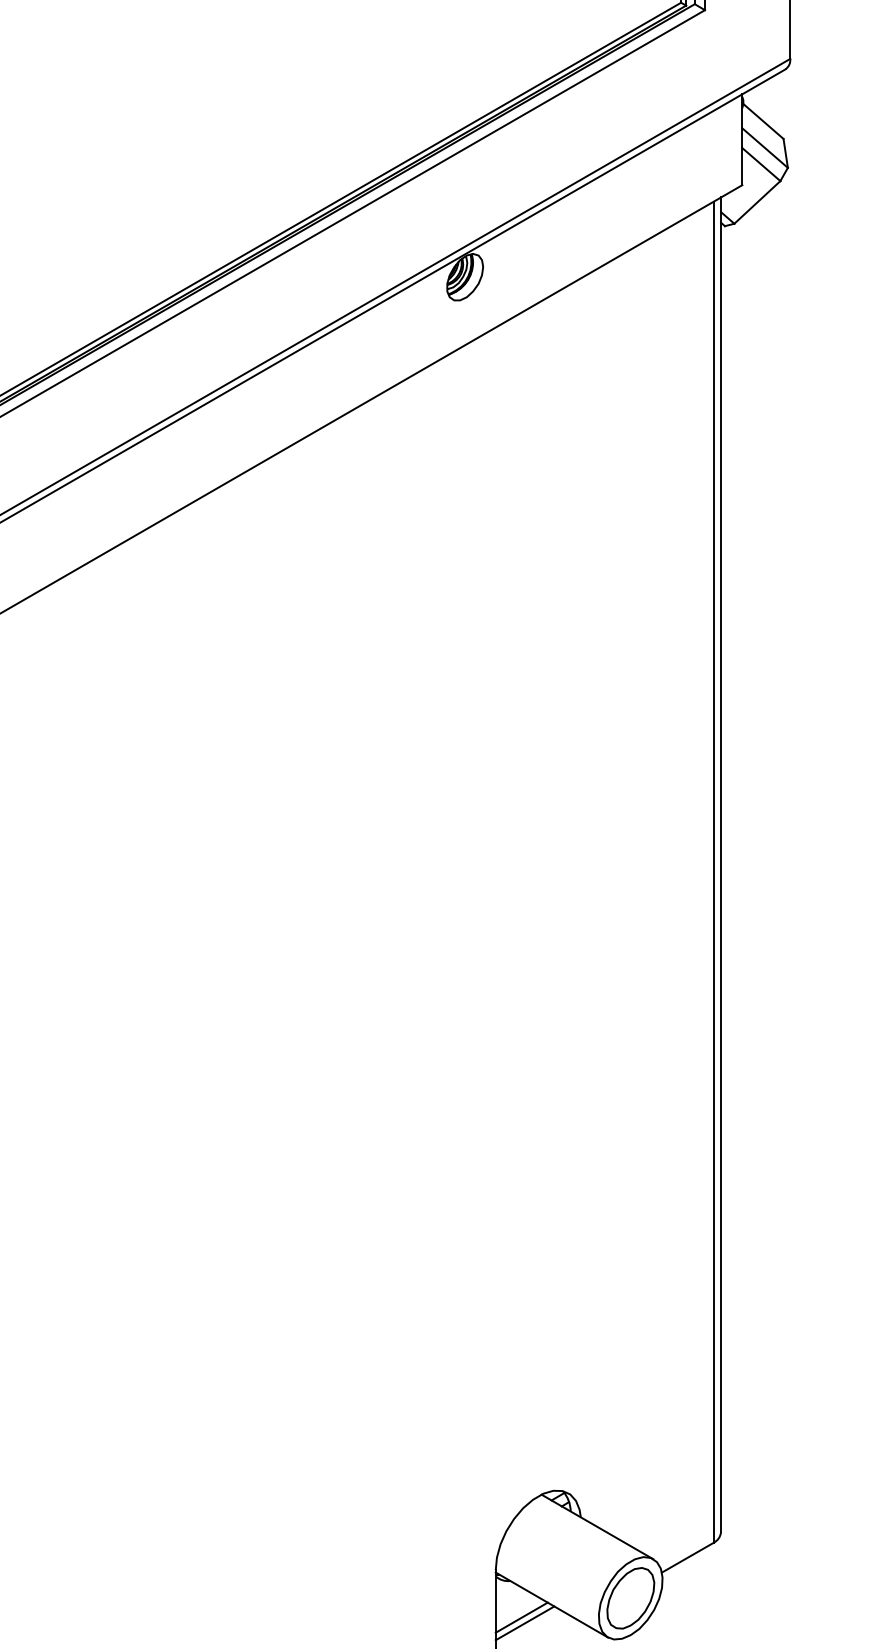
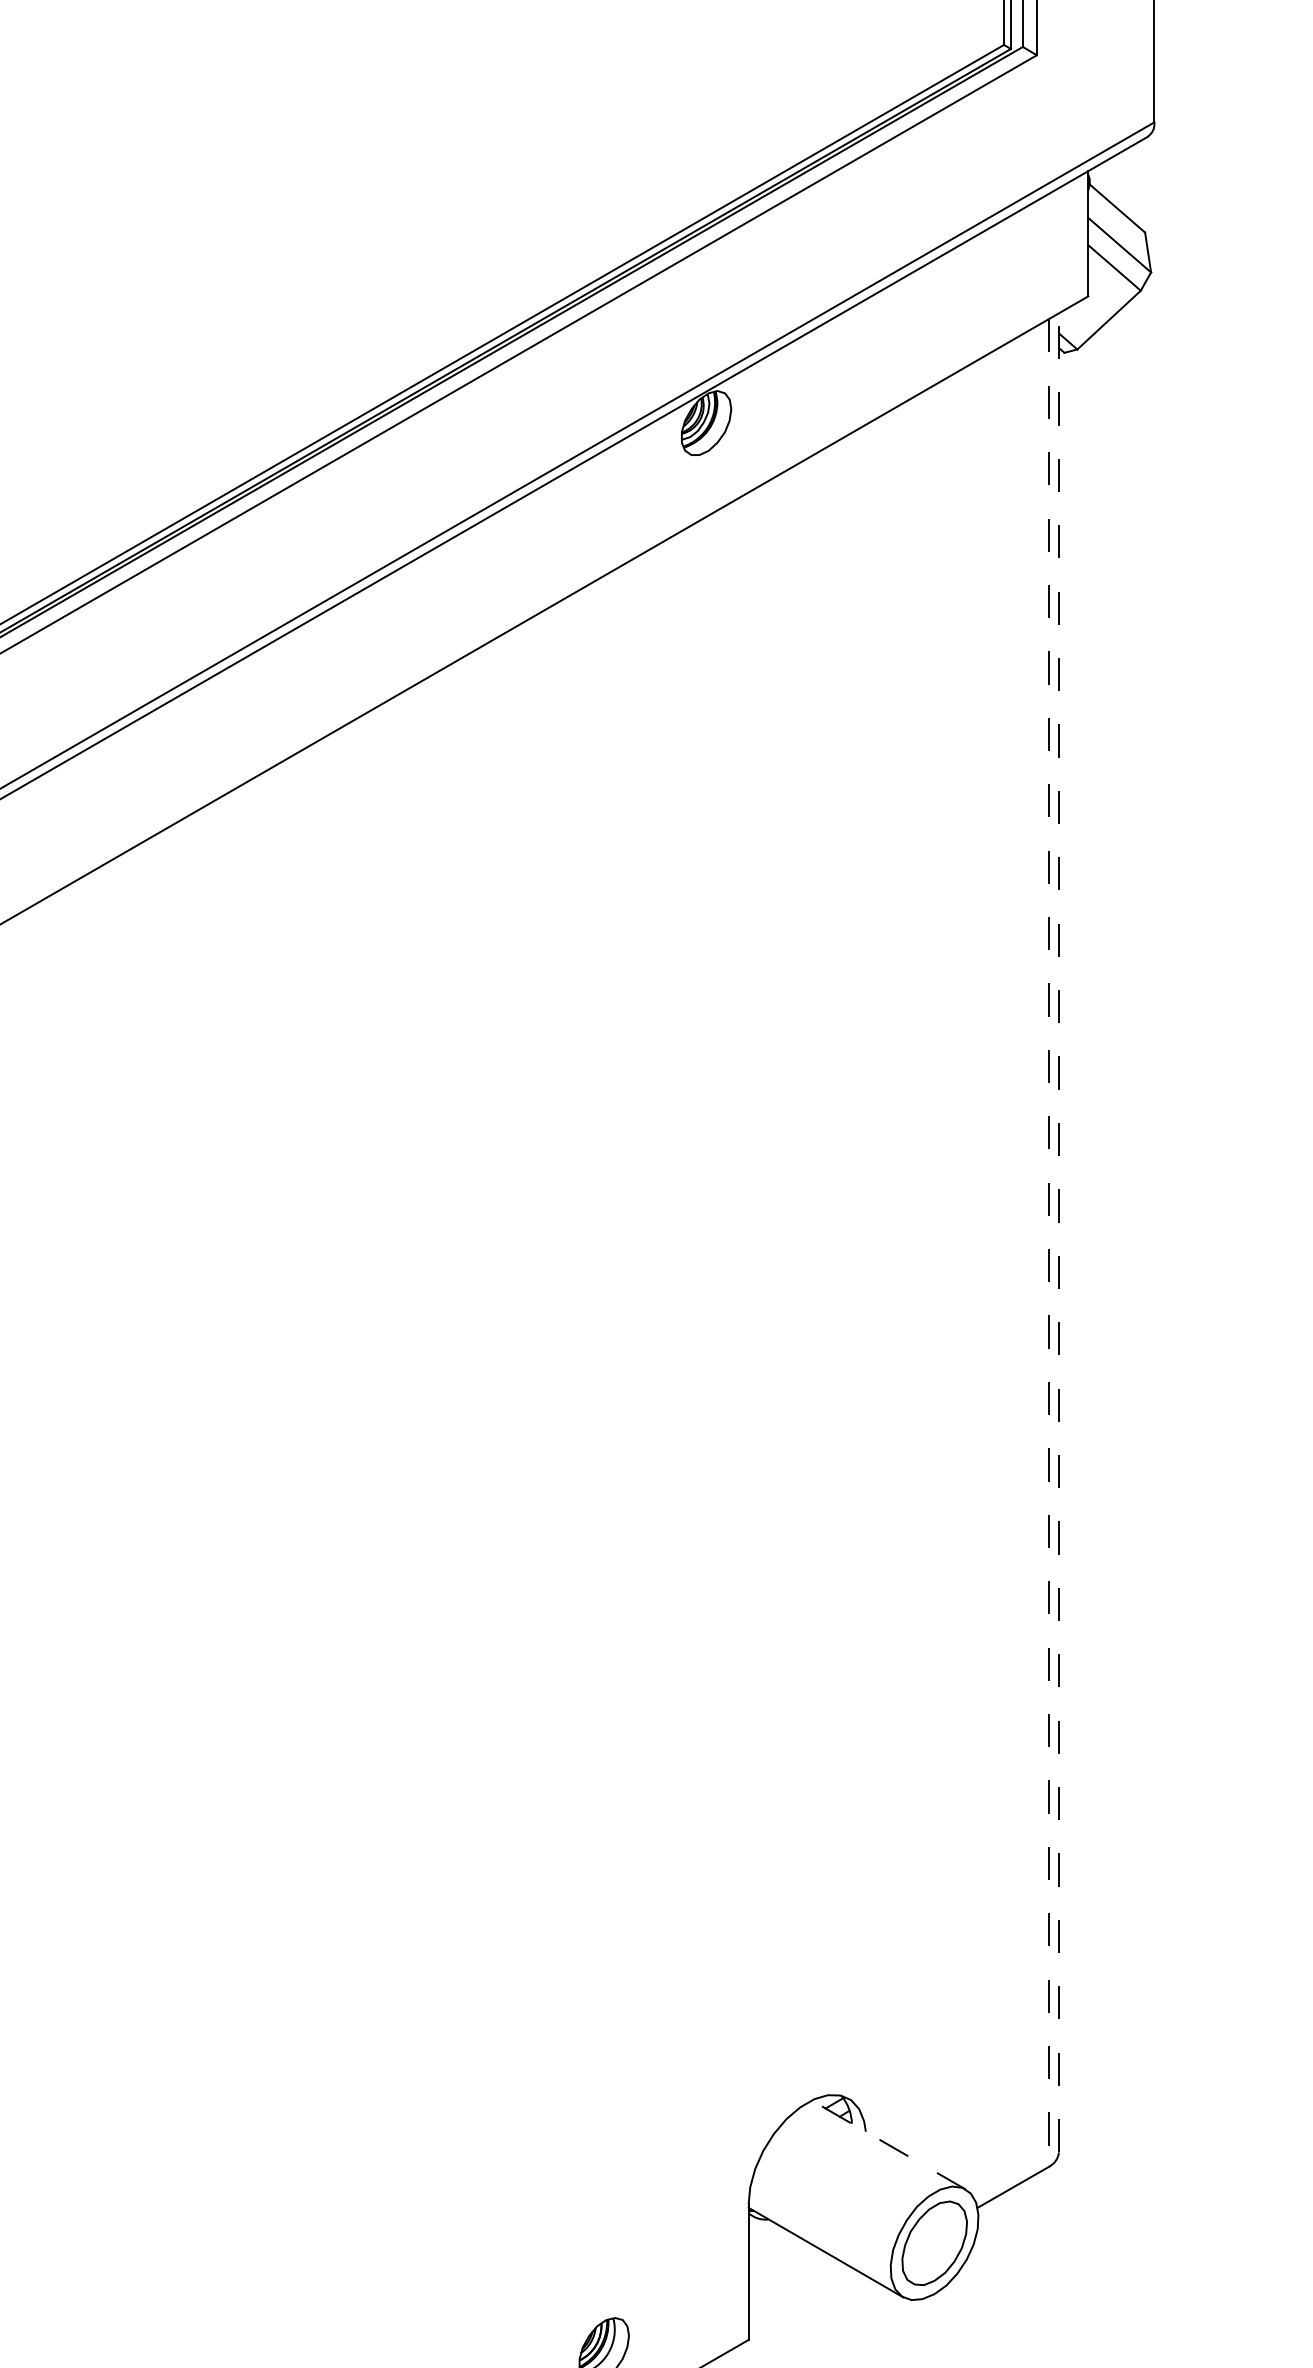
line: (721, 864) -> (1059, 1232), solid -> dashed
line: (713, 872) -> (1048, 1243), solid -> dashed
line: (597, 1527) -> (888, 2145), solid -> dashed
line: (521, 1617) -> (784, 2269), removed
line: (524, 1623) -> (788, 2277), removed

